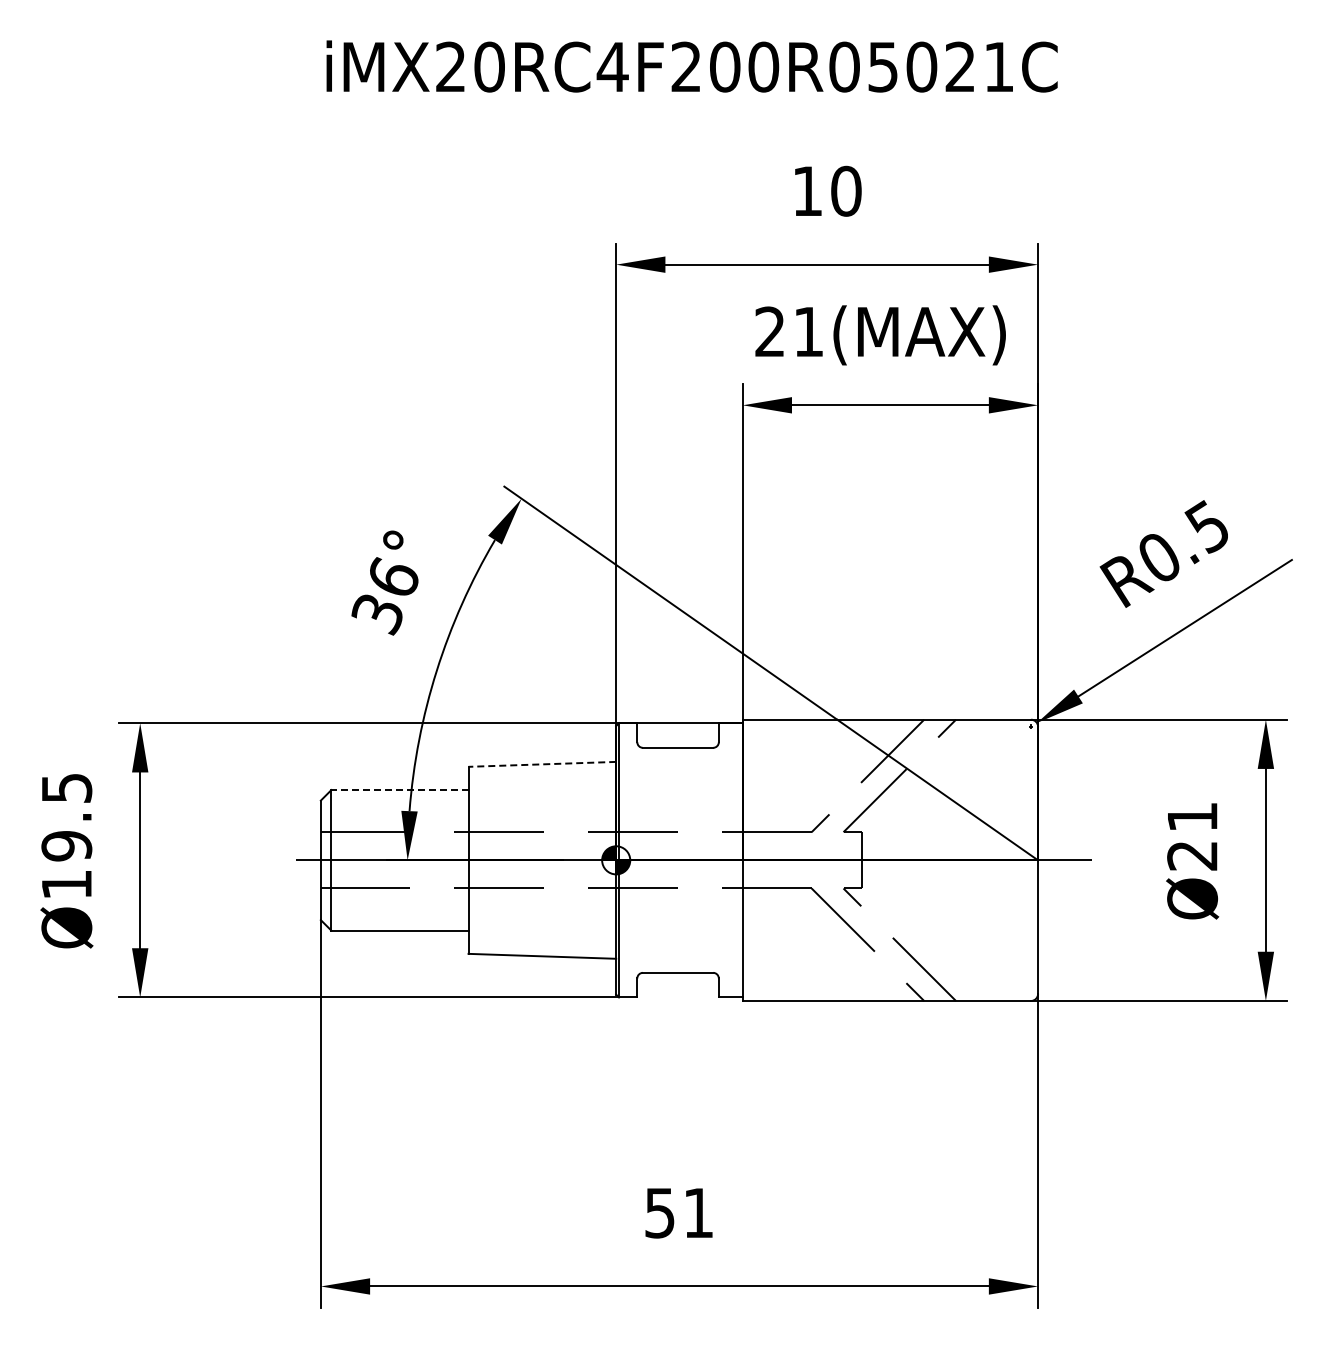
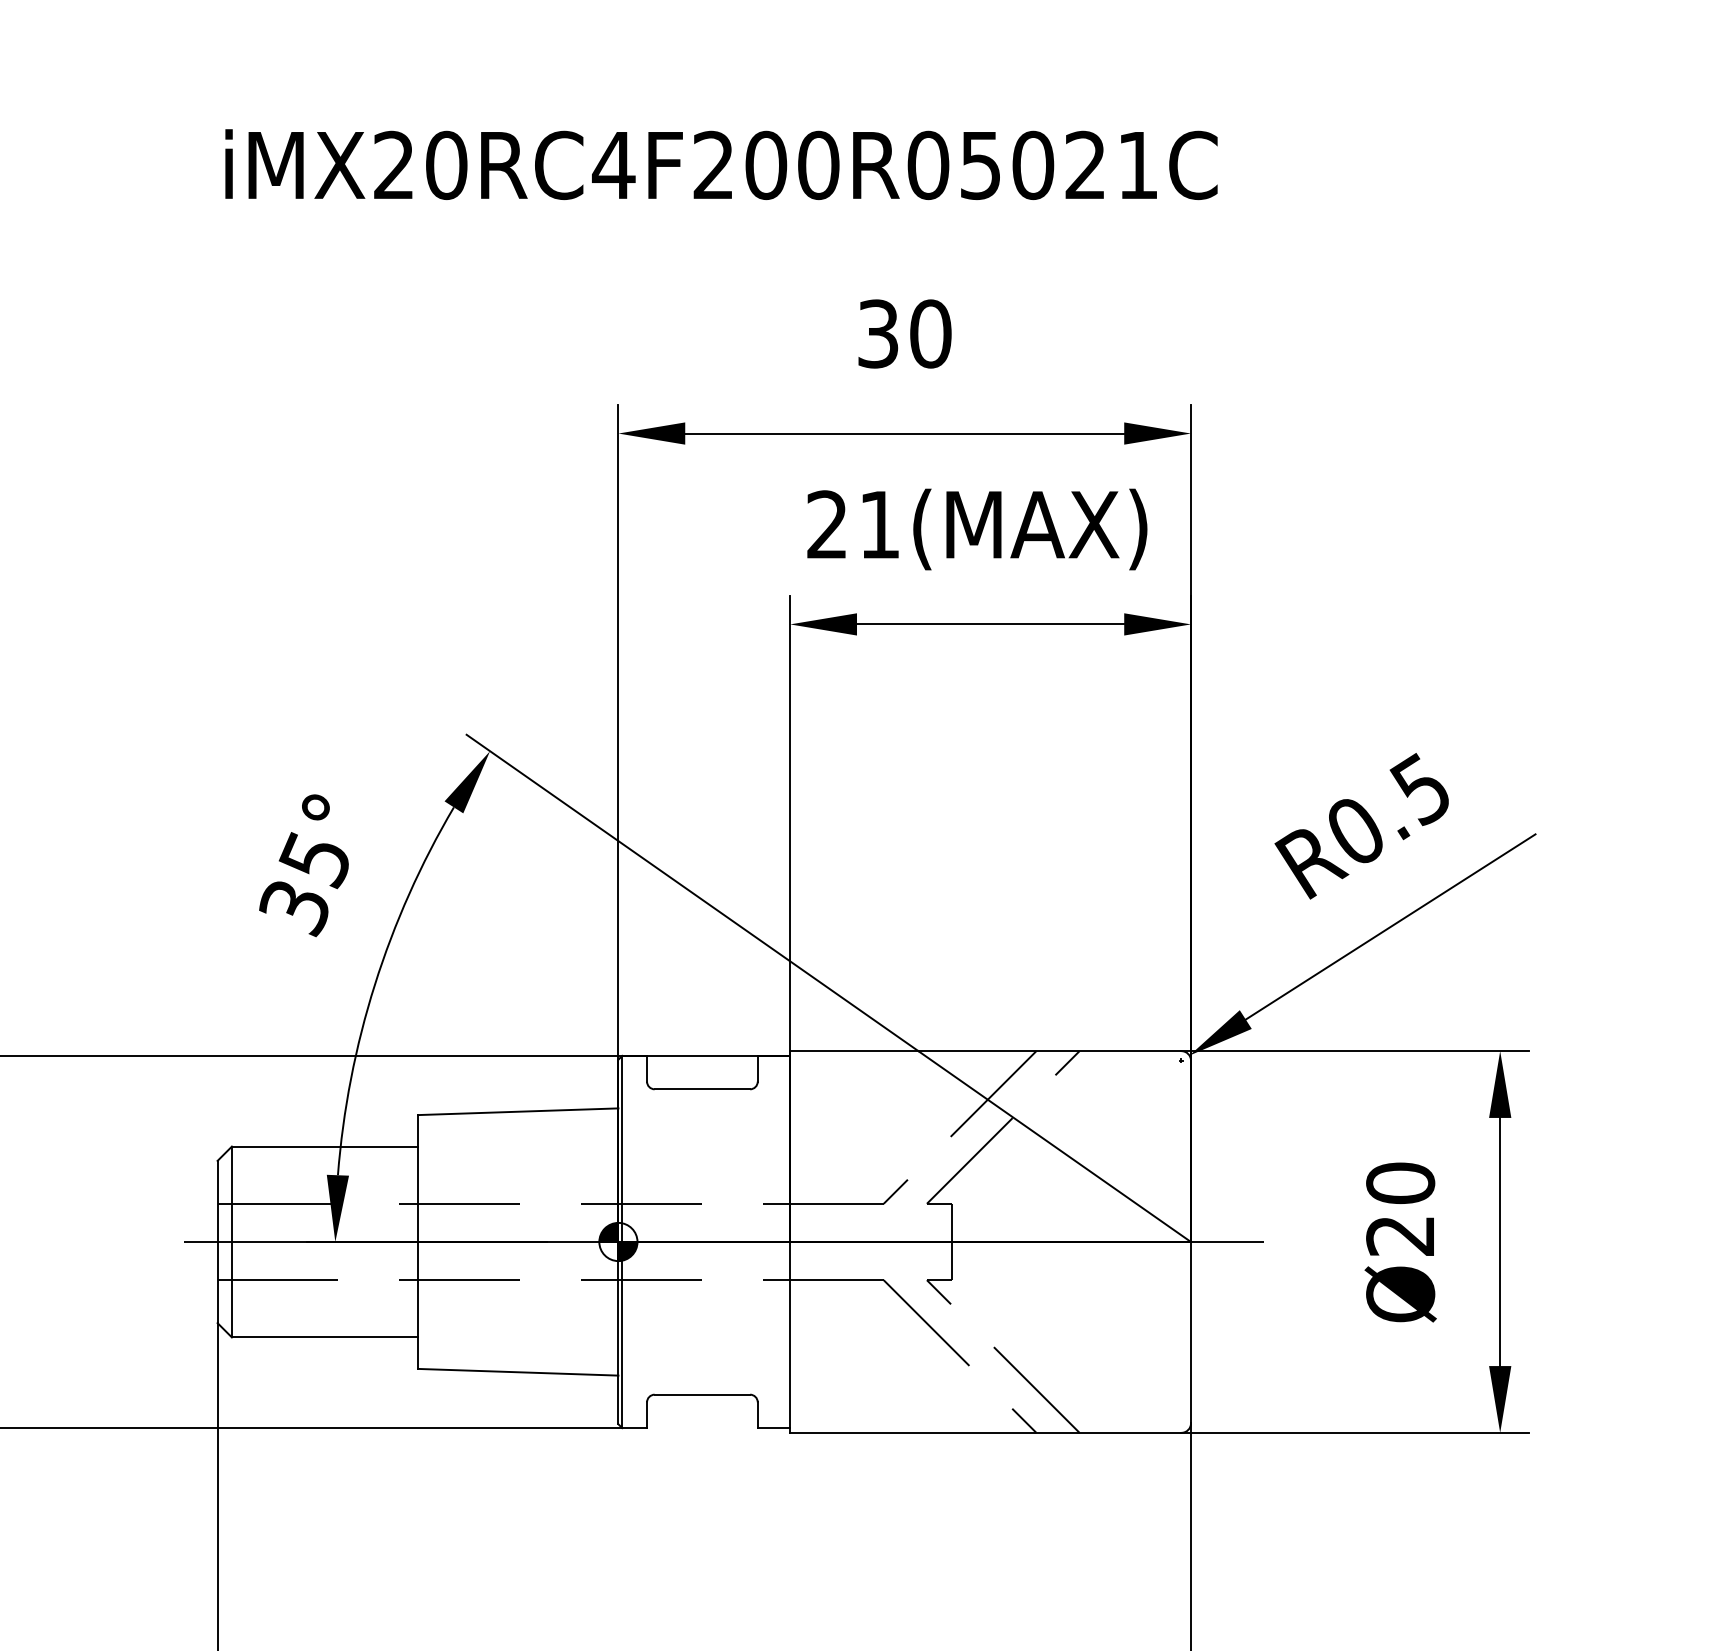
text: (807, 190) -> (878, 332), 10 -> 30
text: (392, 578) -> (314, 859), 36° -> 35°
line: (542, 764) -> (518, 1111), dashed -> solid
line: (399, 790) -> (324, 1147), dashed -> solid
text: (1192, 816) -> (1400, 1182), Ø21 -> Ø20

